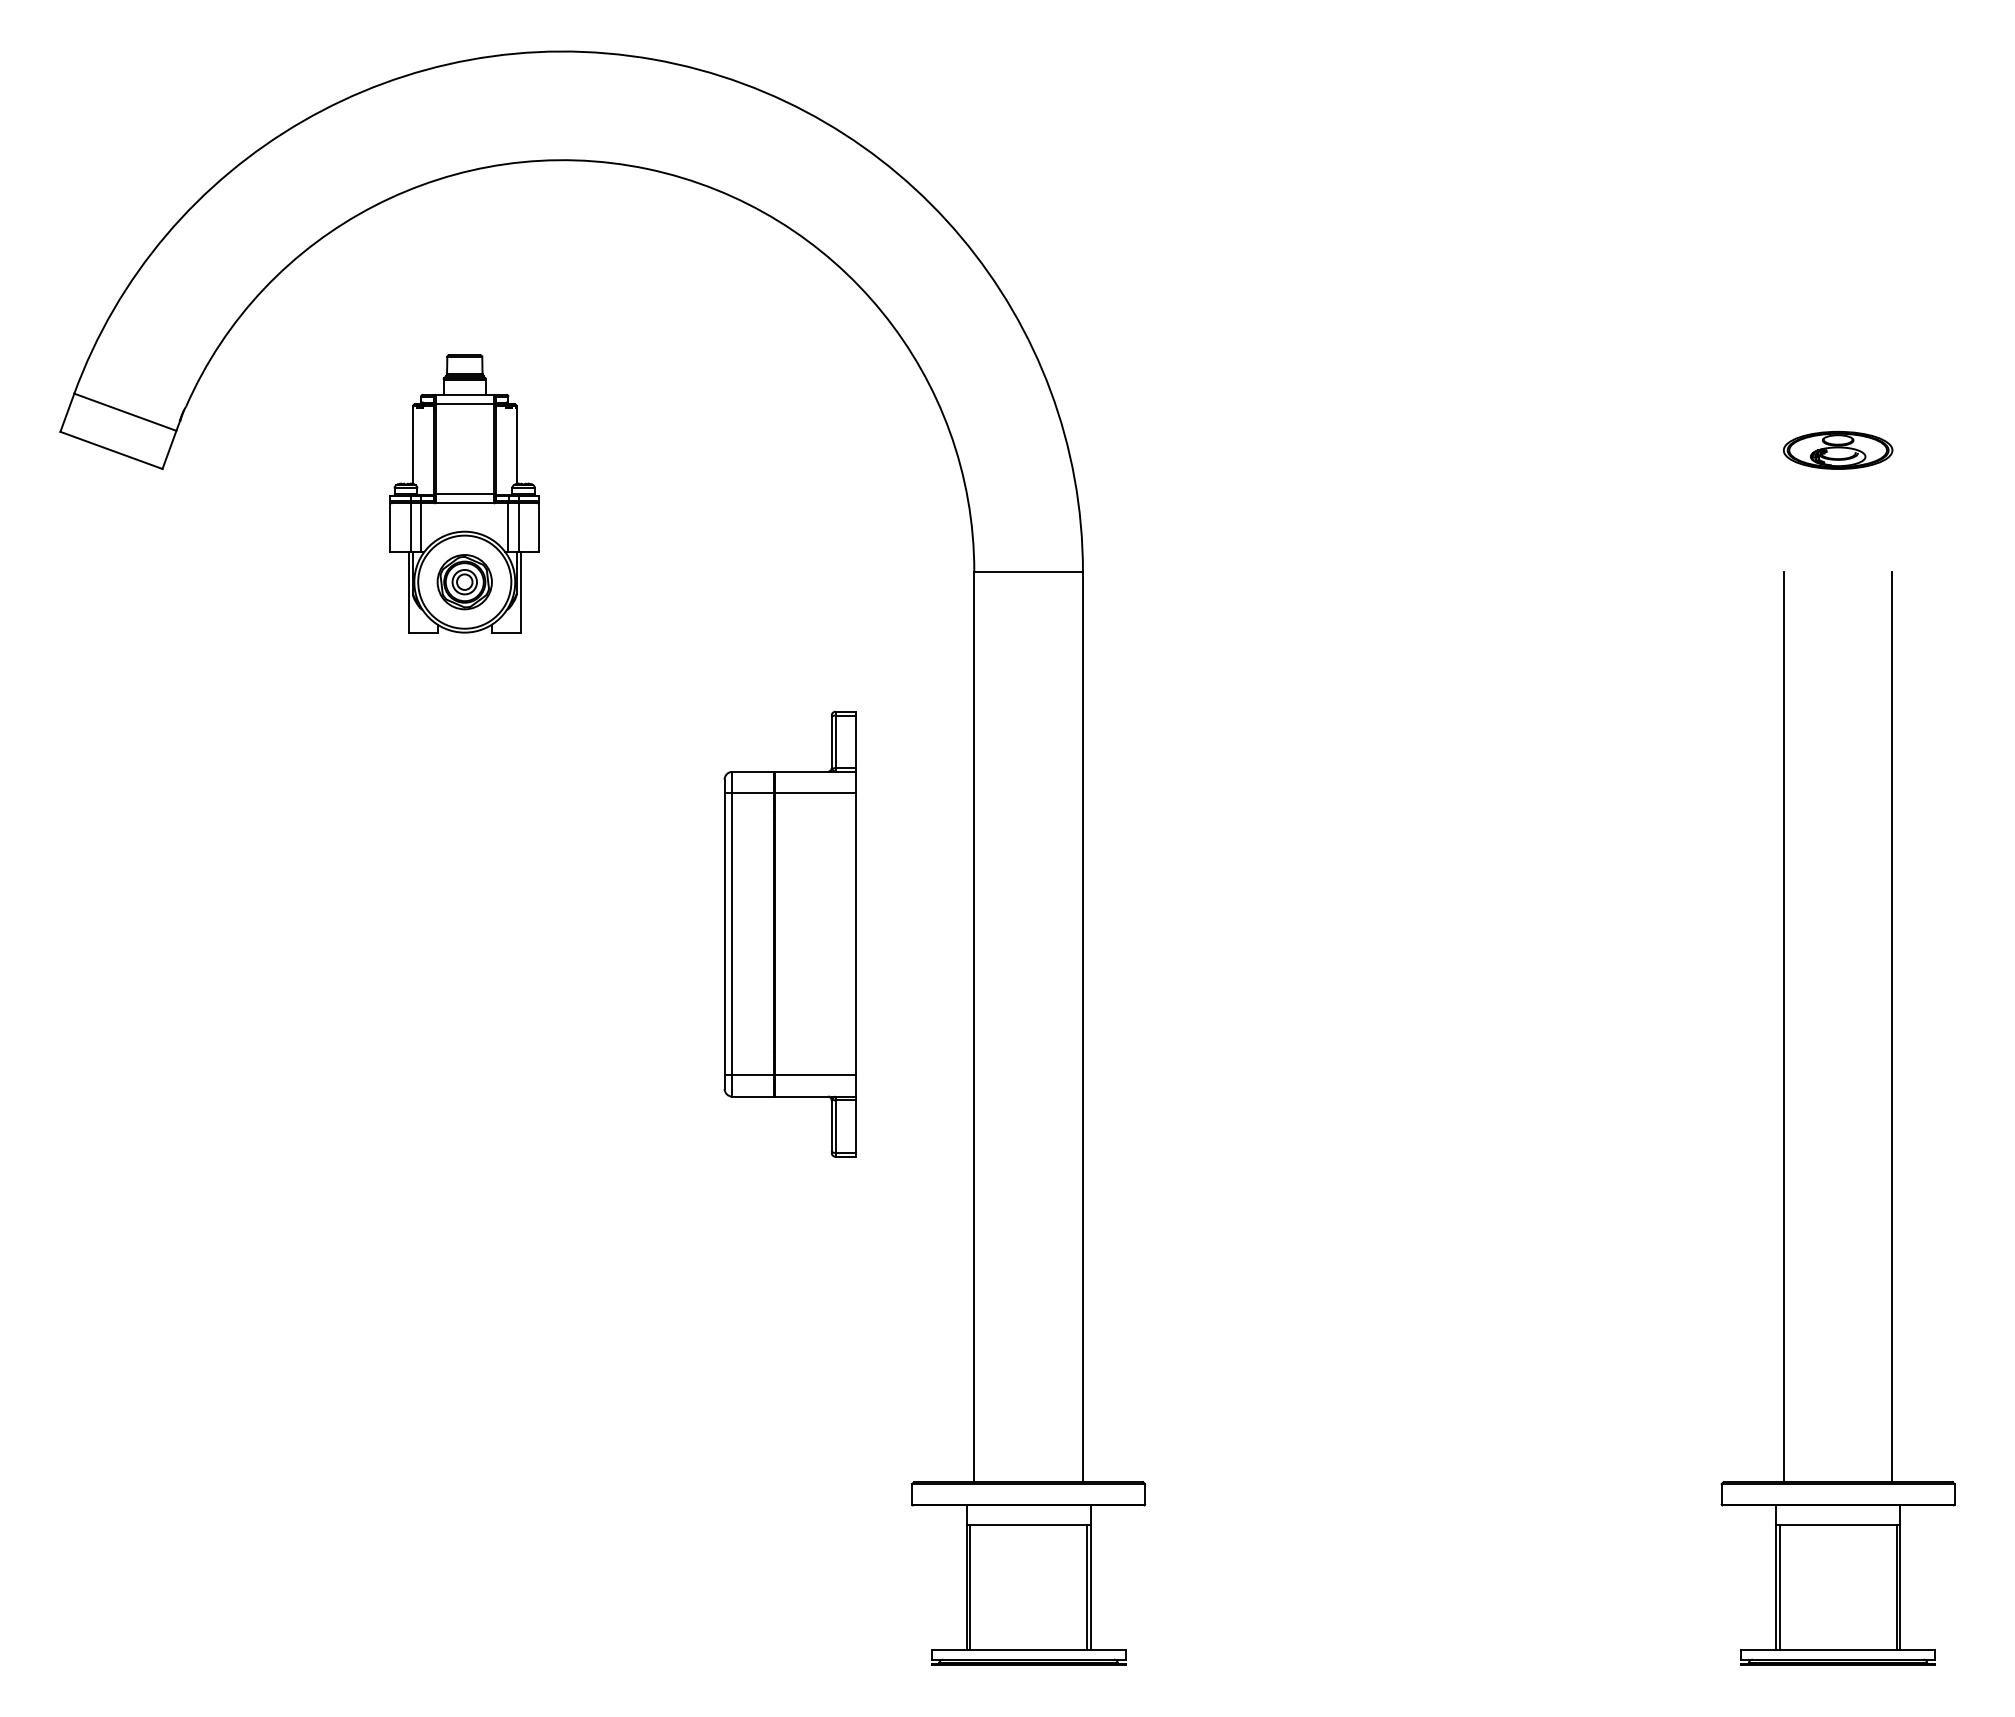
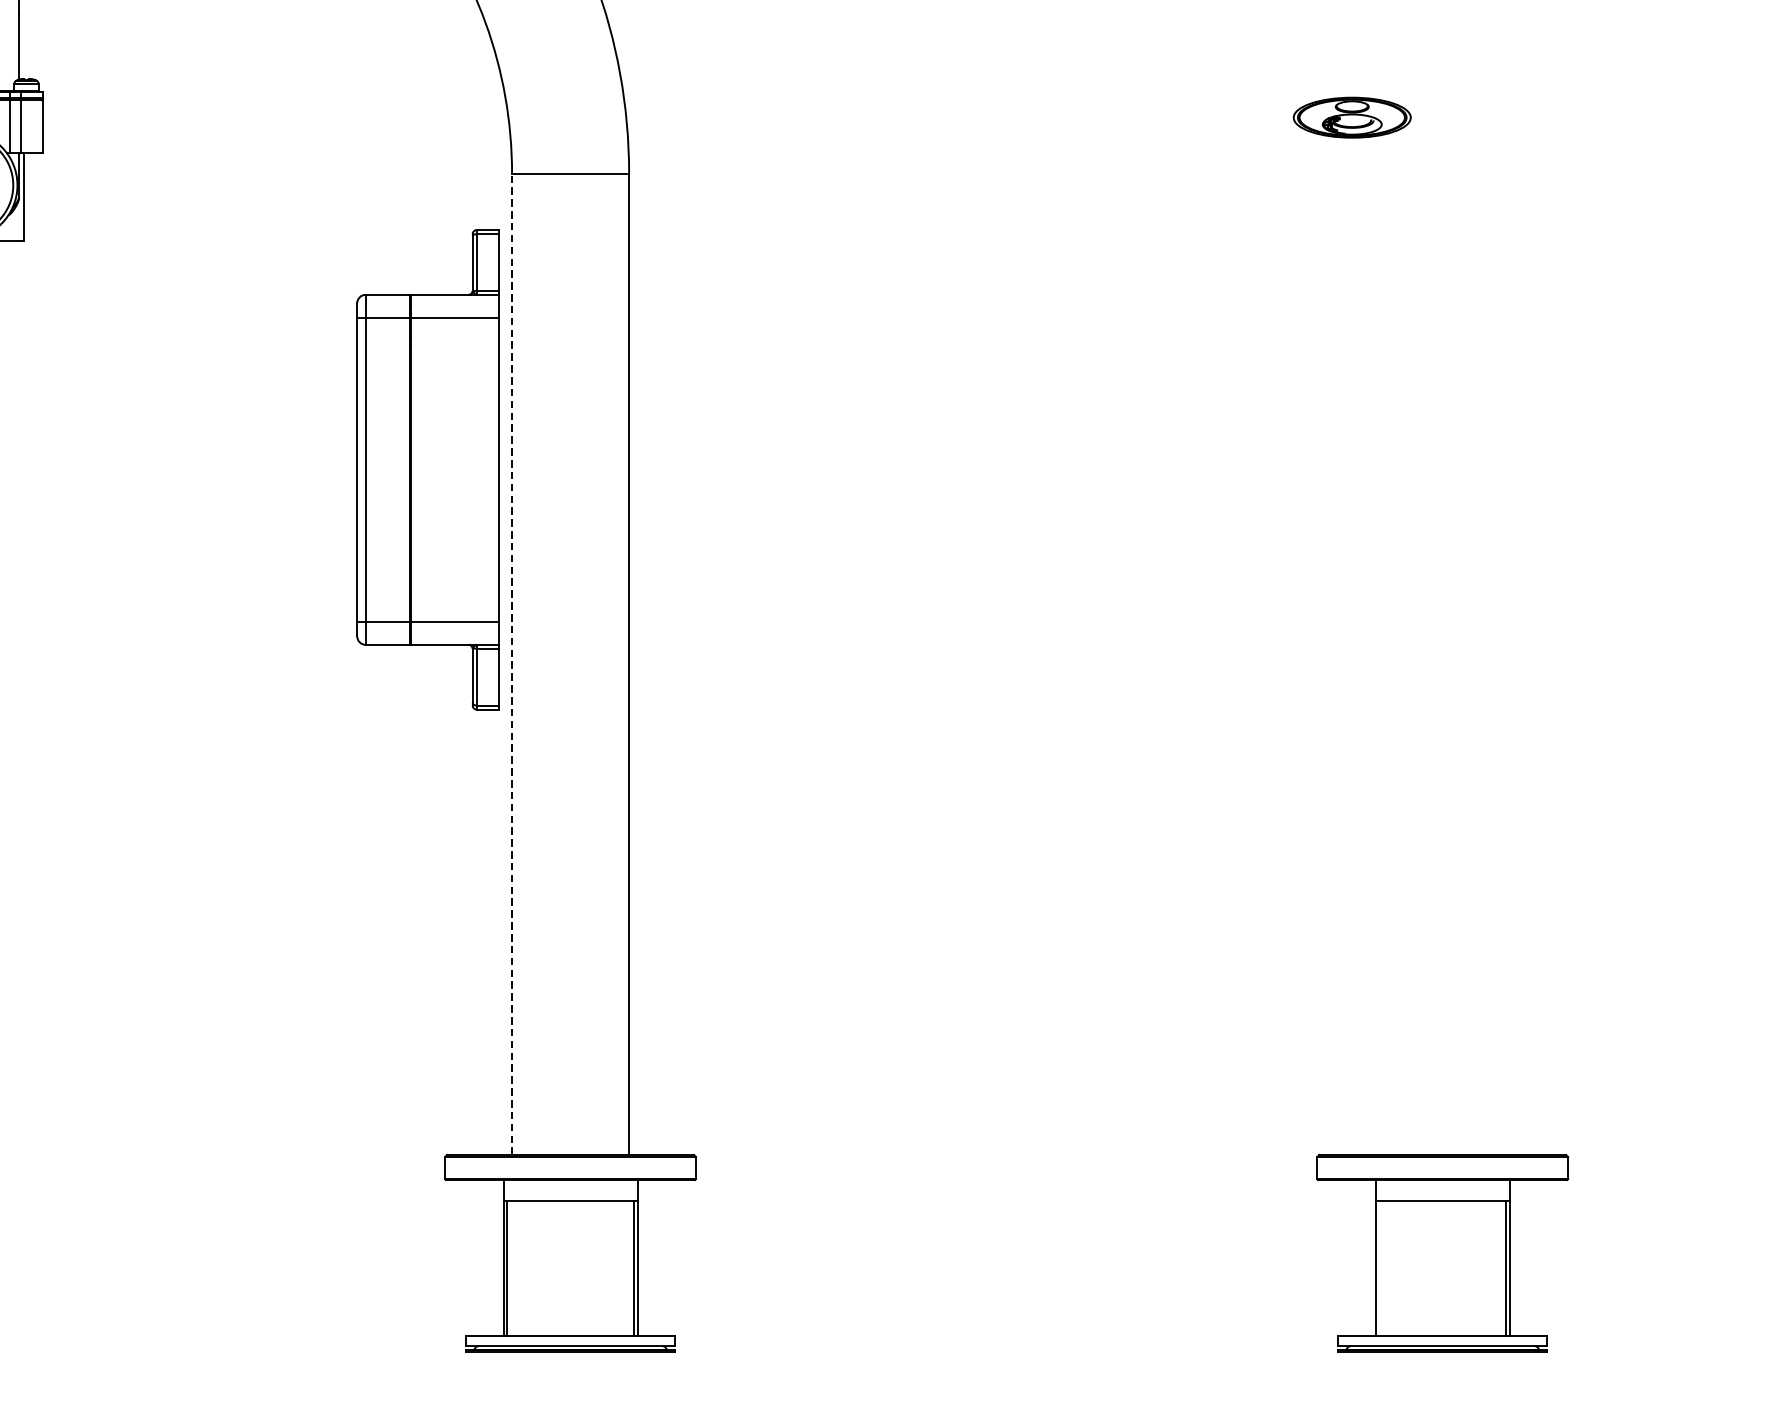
part: (1838, 450) -> (1352, 117), moved
part: (789, 933) -> (427, 469), moved
line: (974, 1026) -> (512, 664), solid -> dashed
line: (1783, 1026) -> (1383, 664), removed
line: (1892, 1026) -> (1501, 664), removed
line: (1779, 1586) -> (1379, 1267), removed

